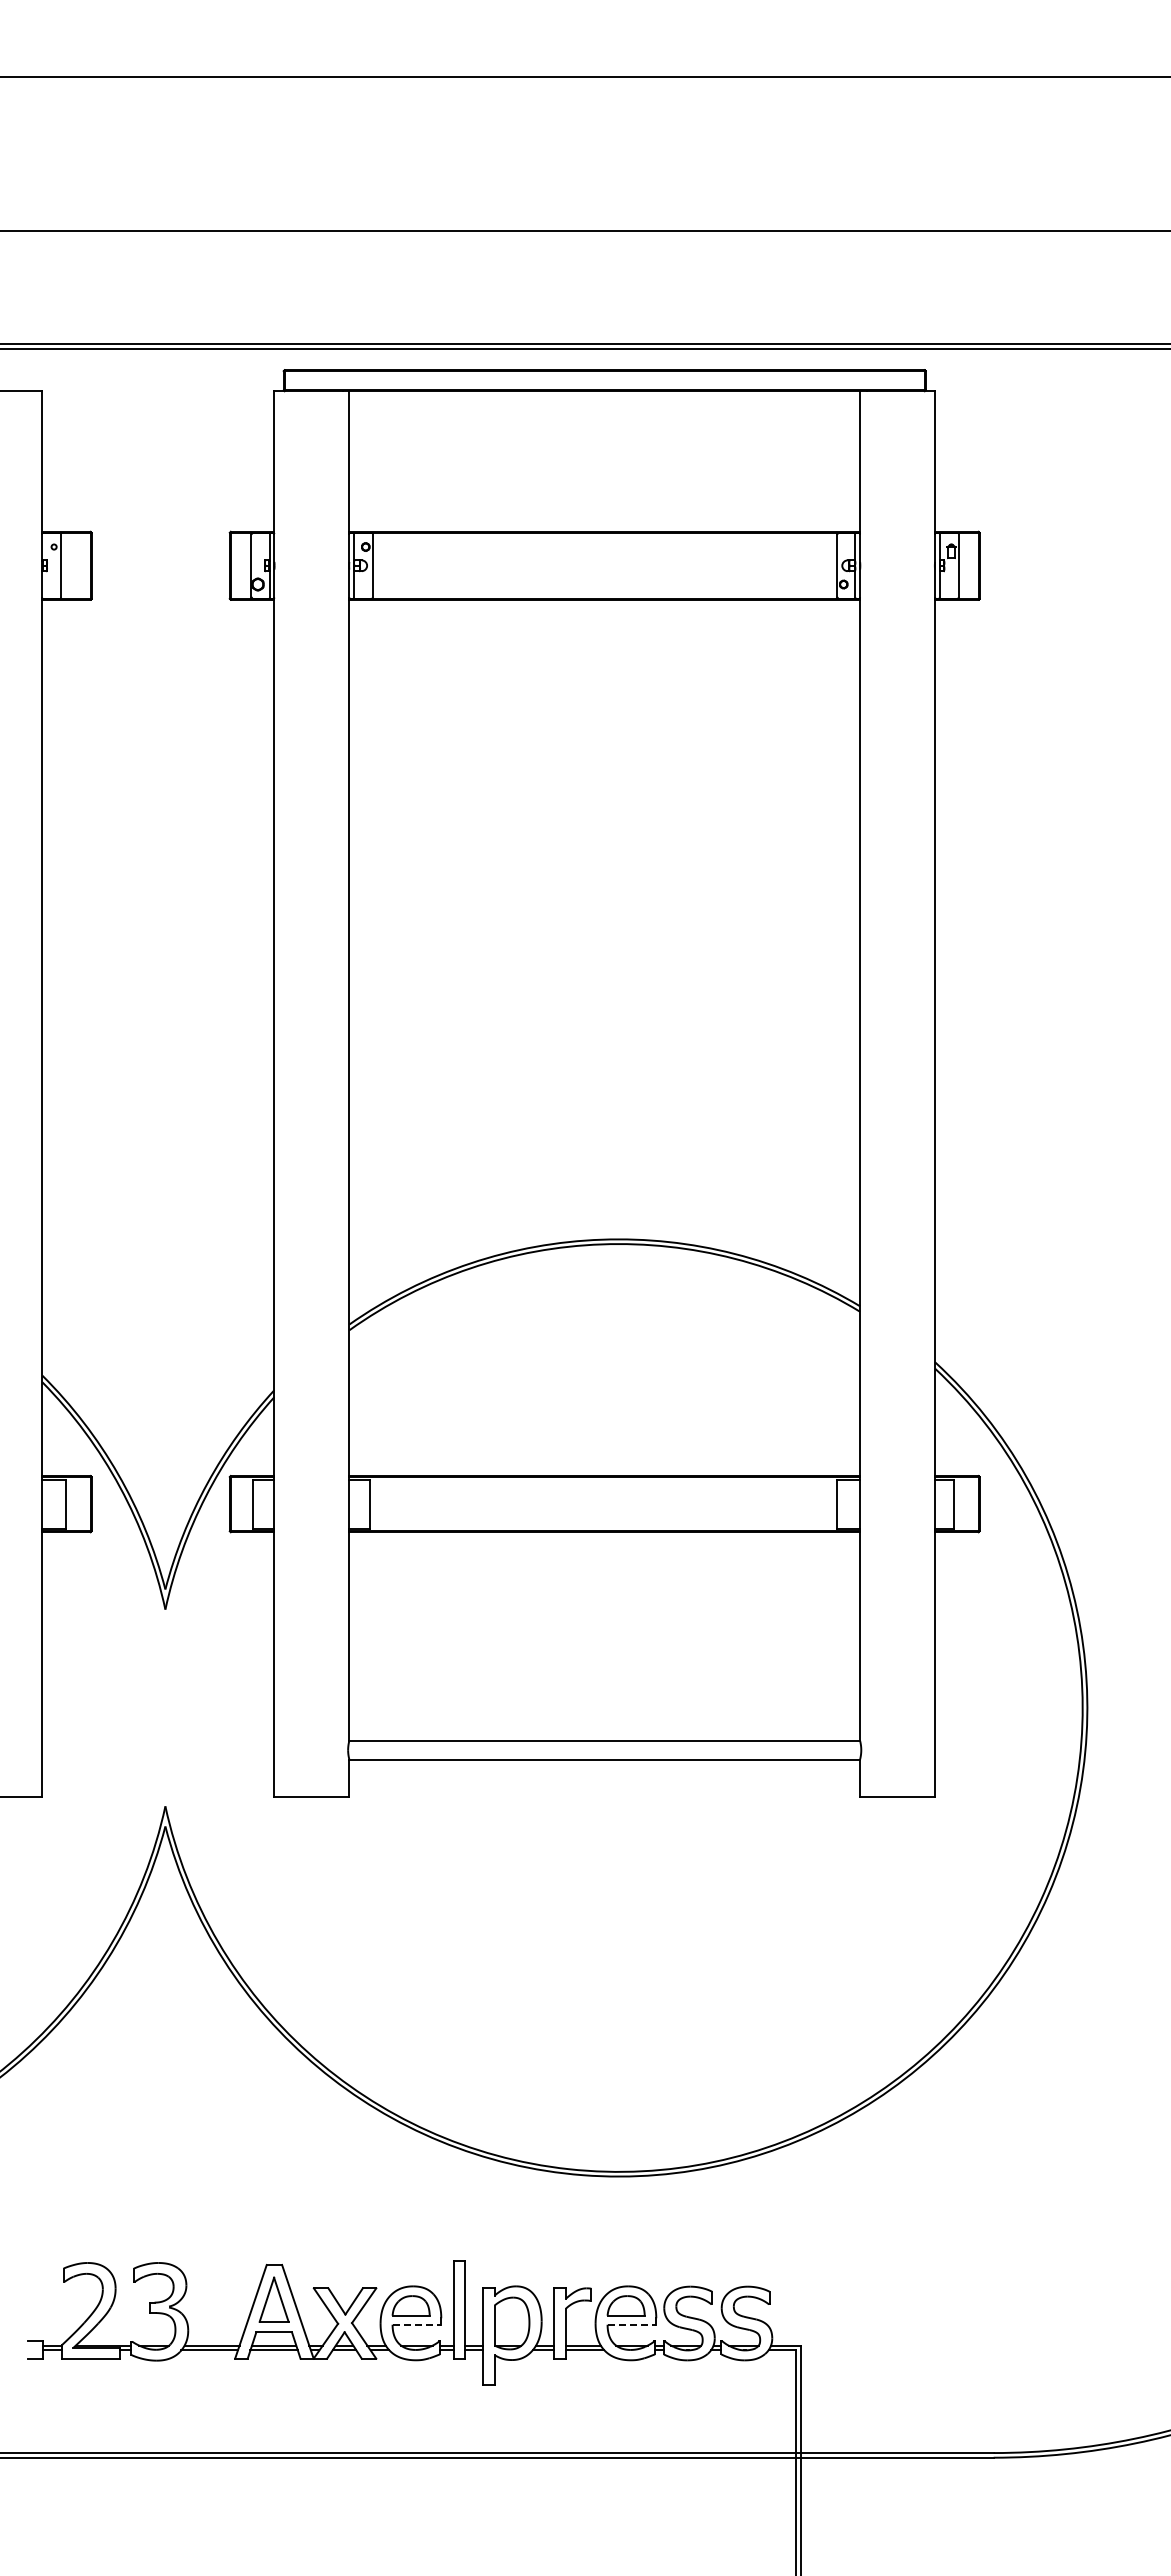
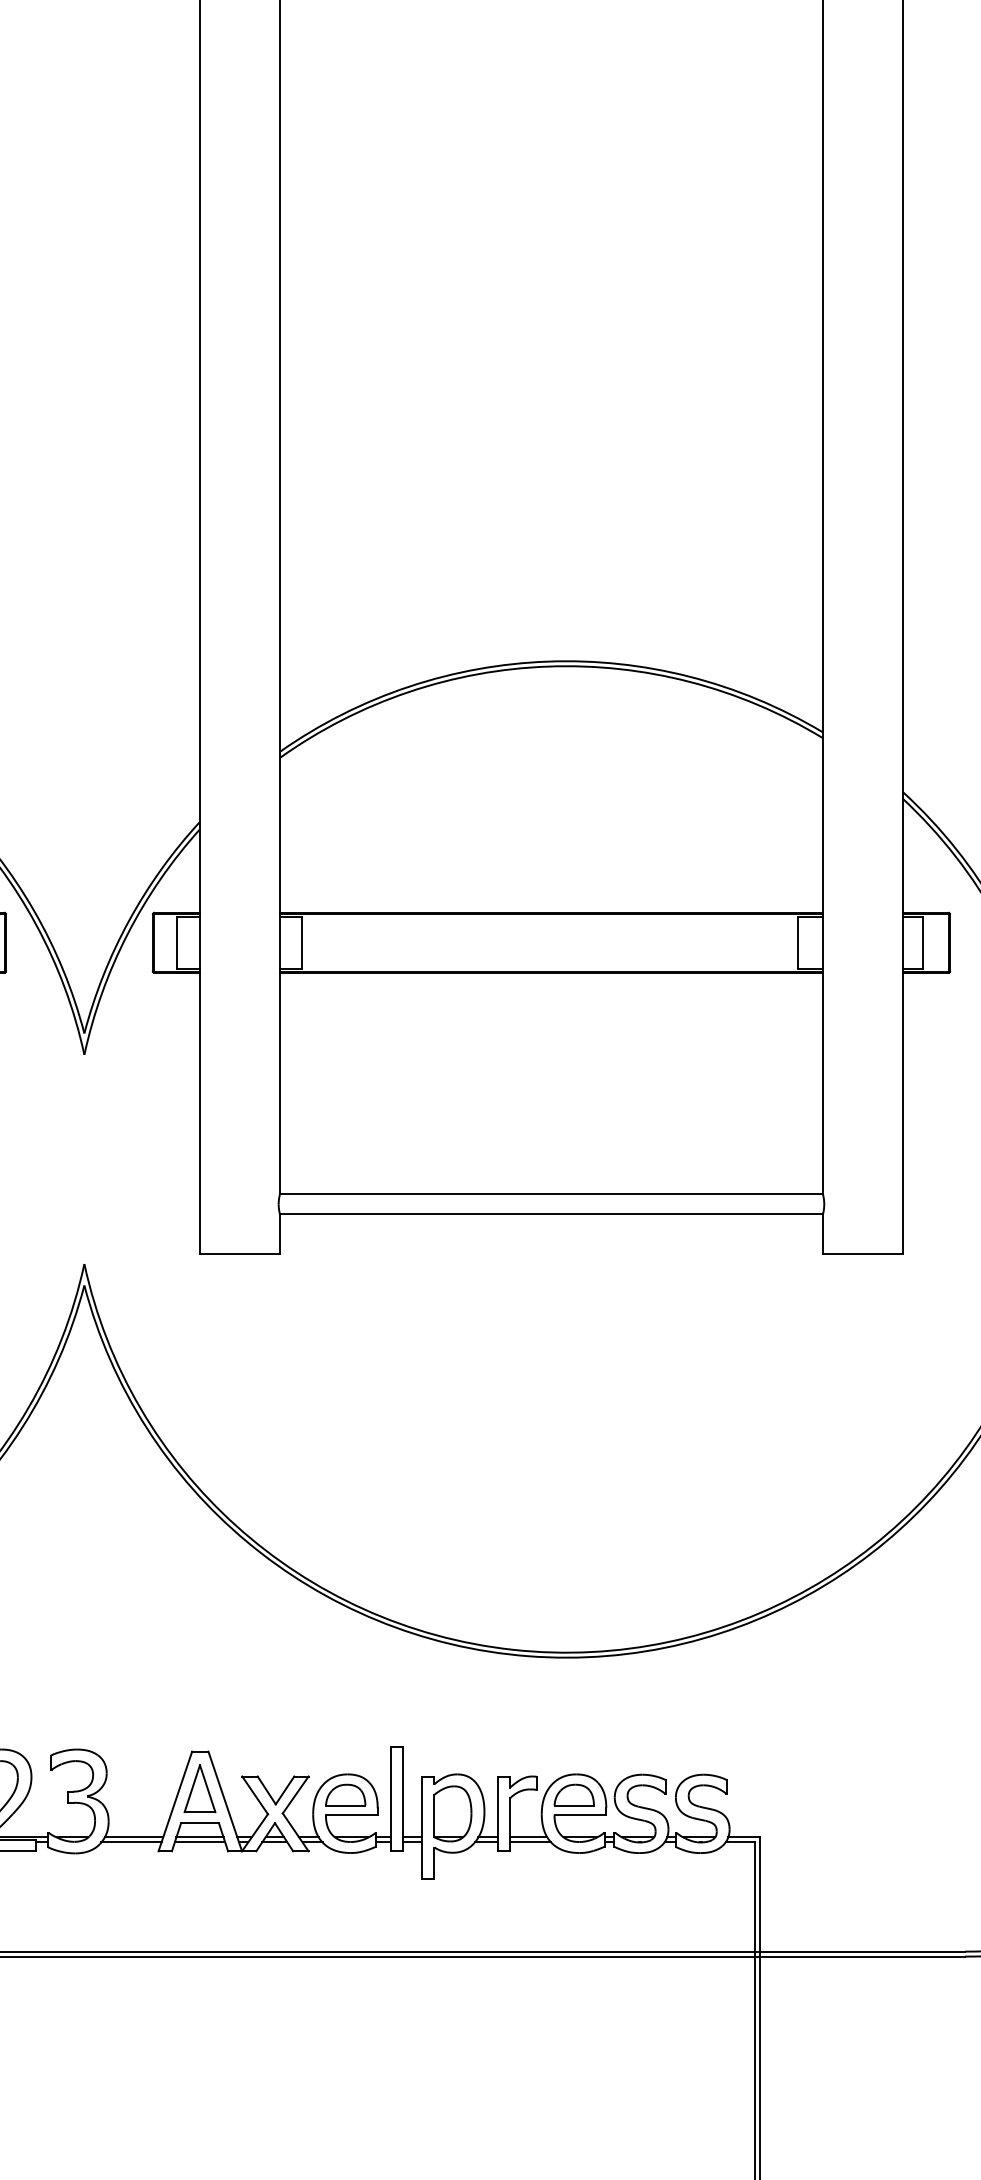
line: (417, 2324) -> (352, 1814), dashed -> solid
line: (632, 2324) -> (581, 1814), dashed -> solid

